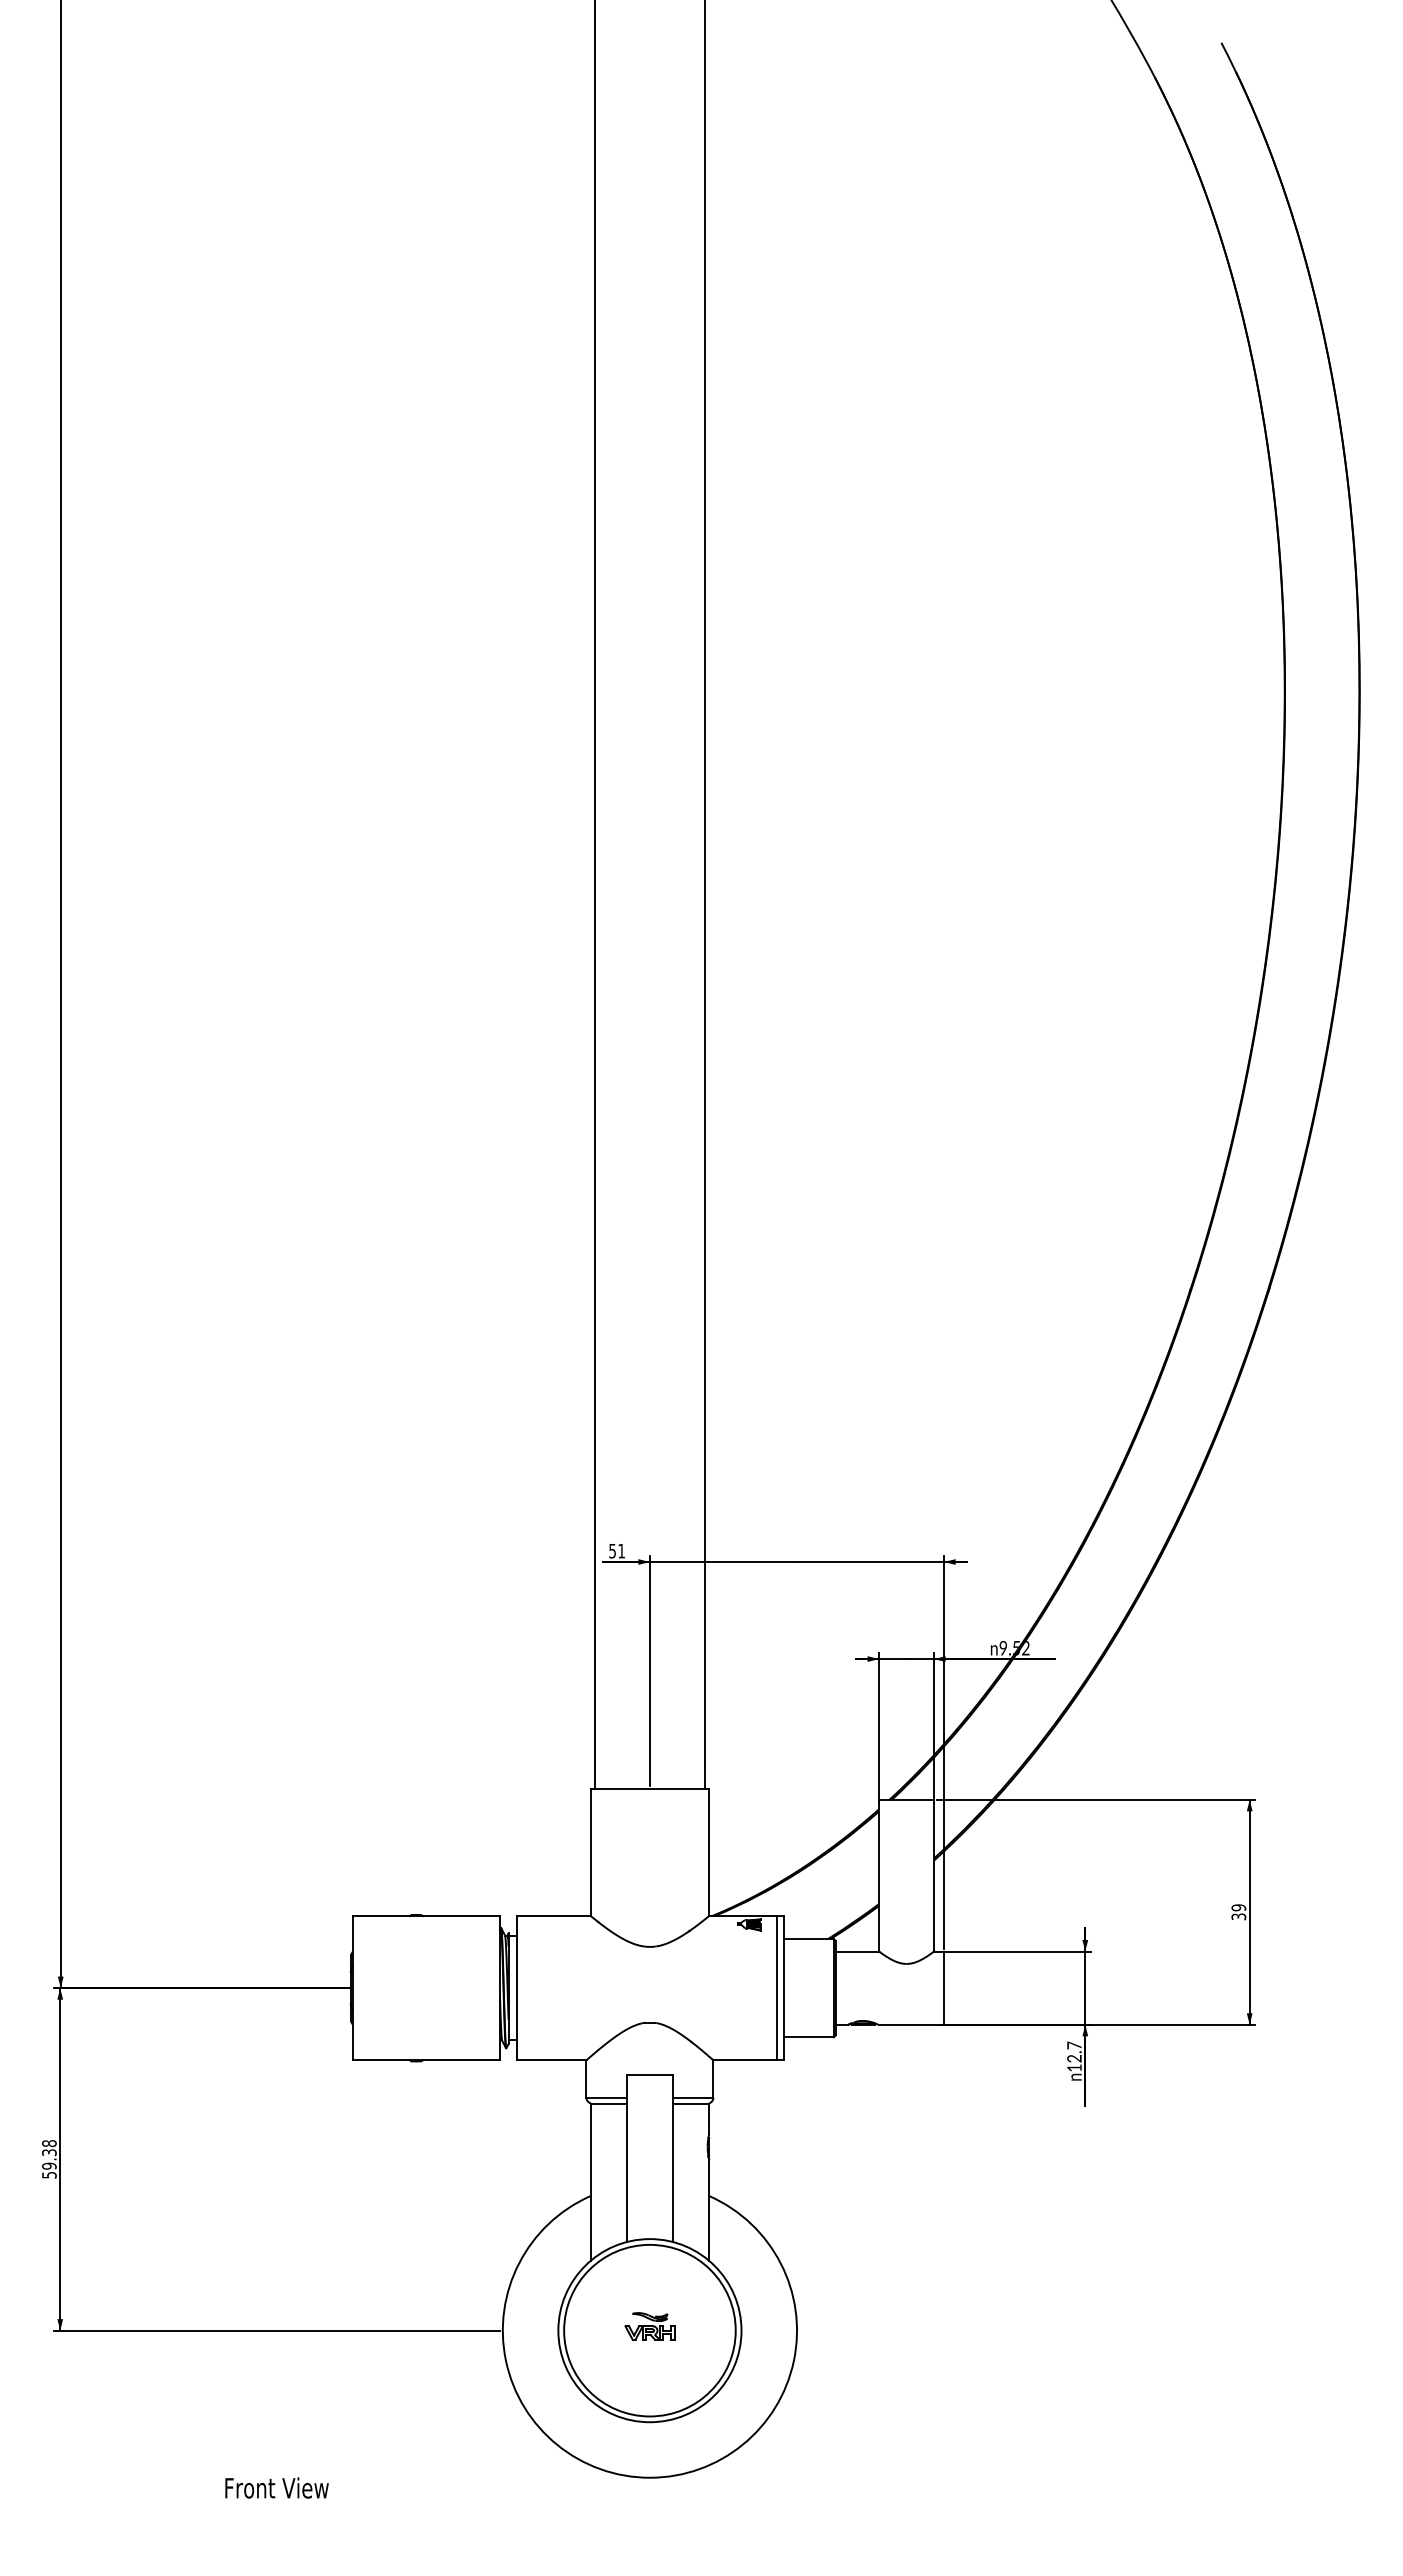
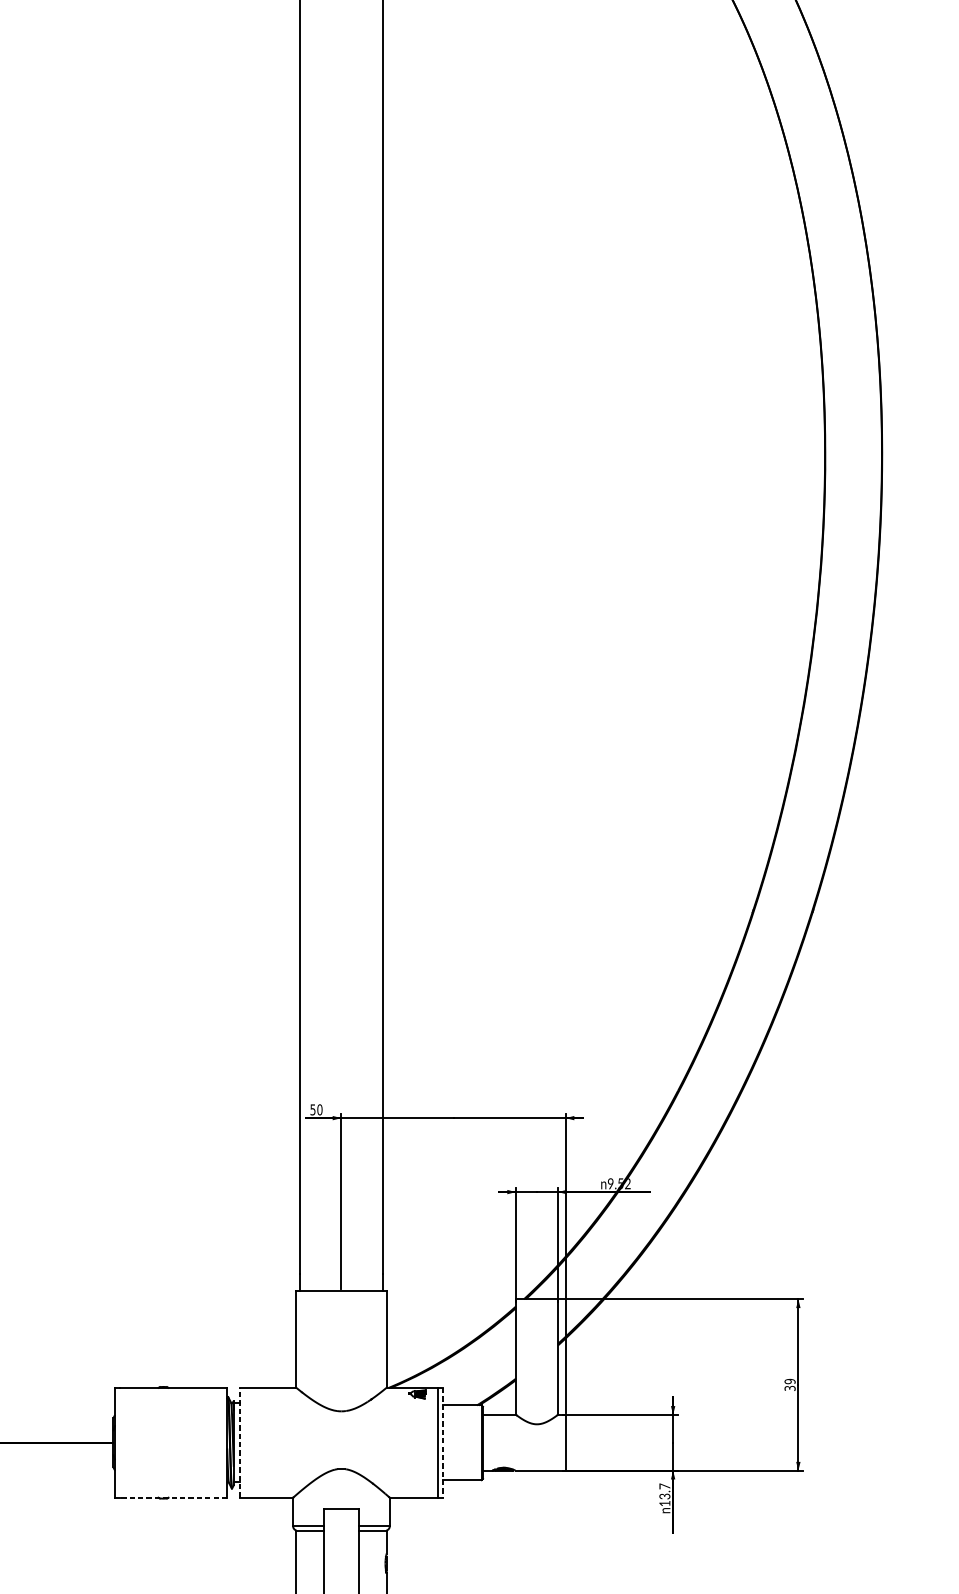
text: (621, 1550) -> (319, 1109), 51 -> 50
line: (517, 1987) -> (240, 1442), solid -> dashed
line: (783, 1988) -> (443, 1443), solid -> dashed
text: (1076, 2058) -> (666, 1496), 12.7 -> 13.7
line: (429, 2060) -> (173, 1497), solid -> dashed

